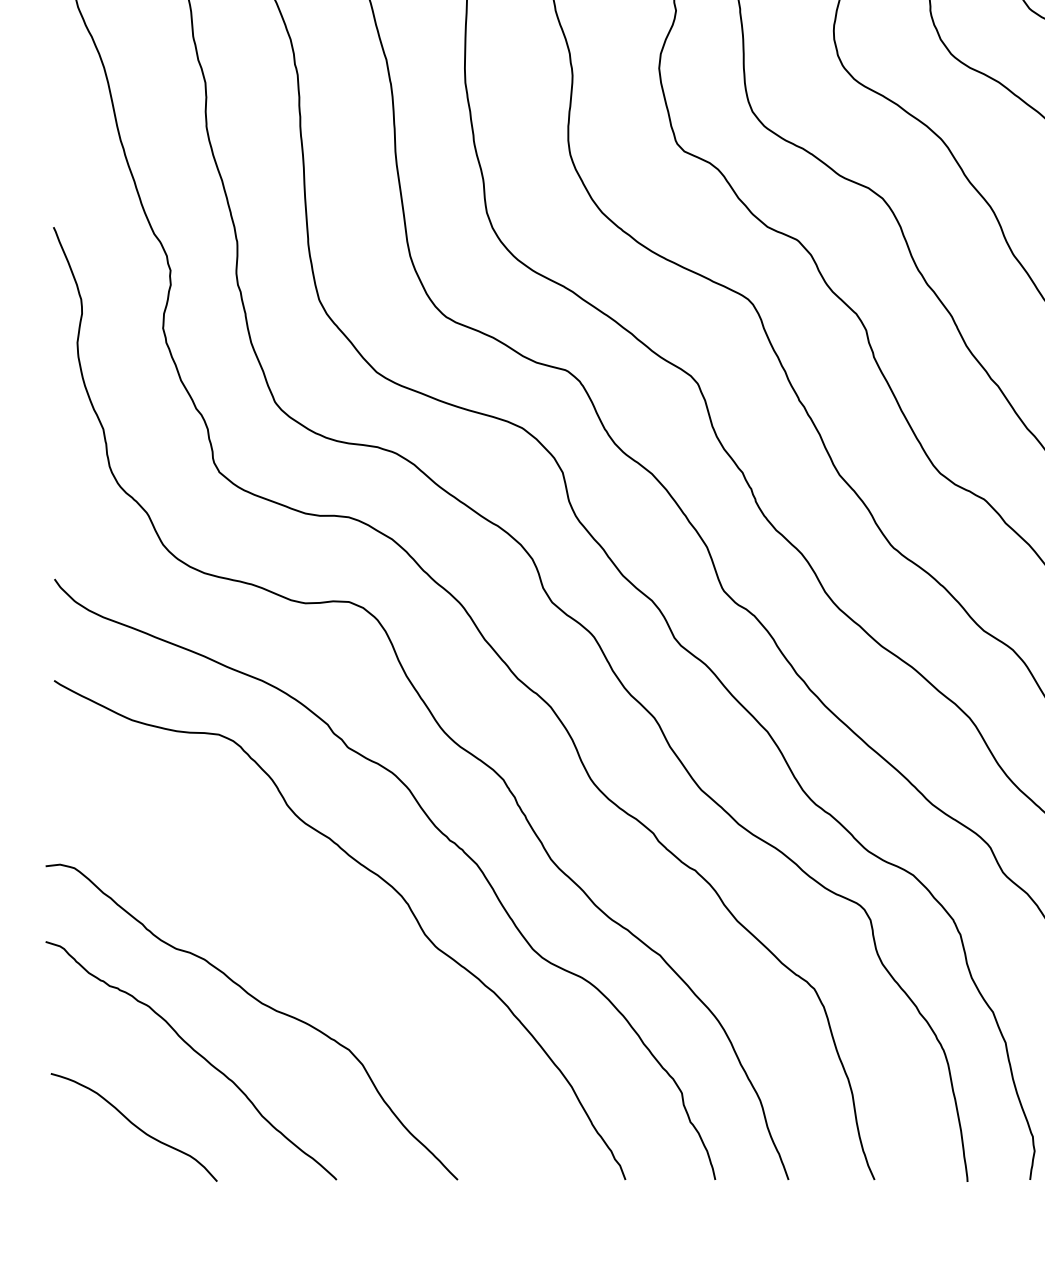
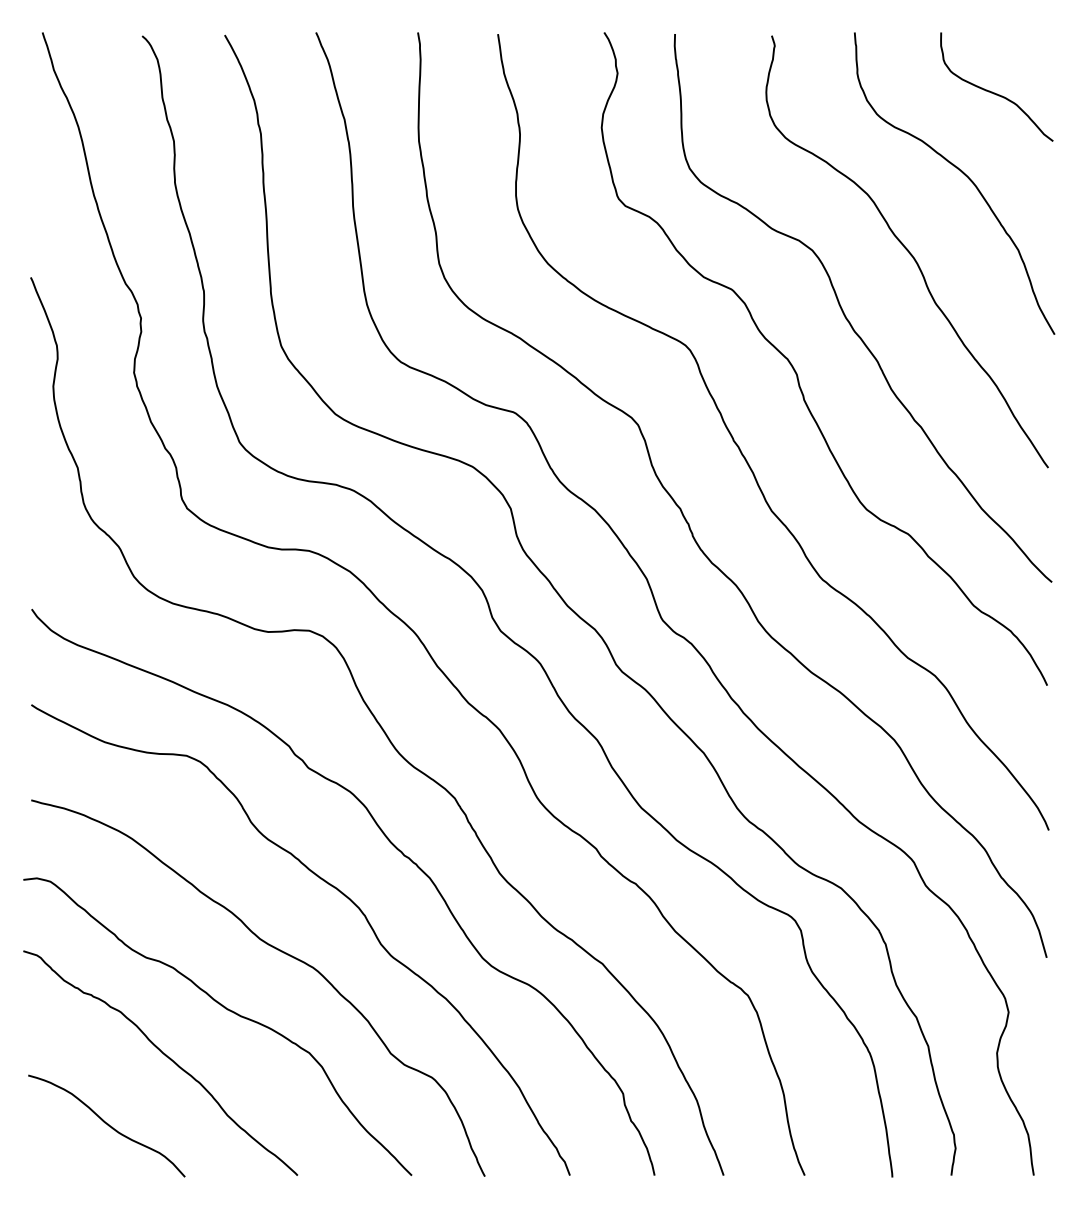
curve: (315, 941) -> (277, 950), added

